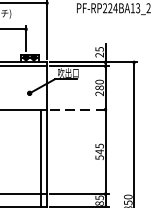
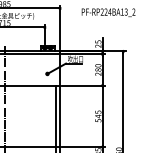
line: (80, 109) -> (84, 85), dashed -> solid

